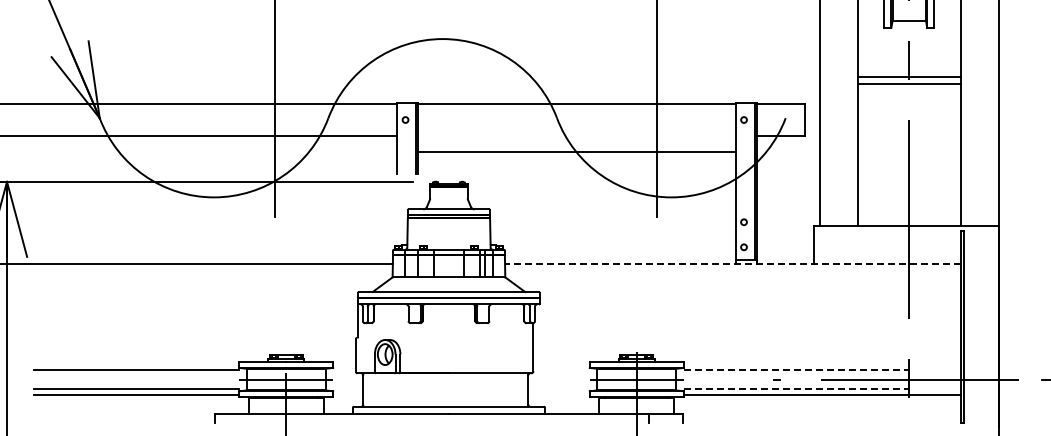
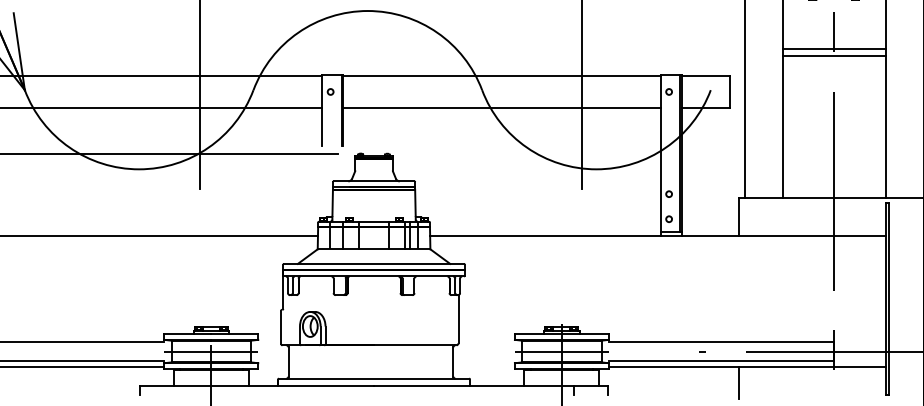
line: (576, 151) -> (501, 107), moved
line: (732, 264) -> (657, 236), dashed -> solid
line: (796, 370) -> (721, 342), dashed -> solid
line: (796, 388) -> (721, 360), dashed -> solid
line: (813, 410) -> (738, 382), added

